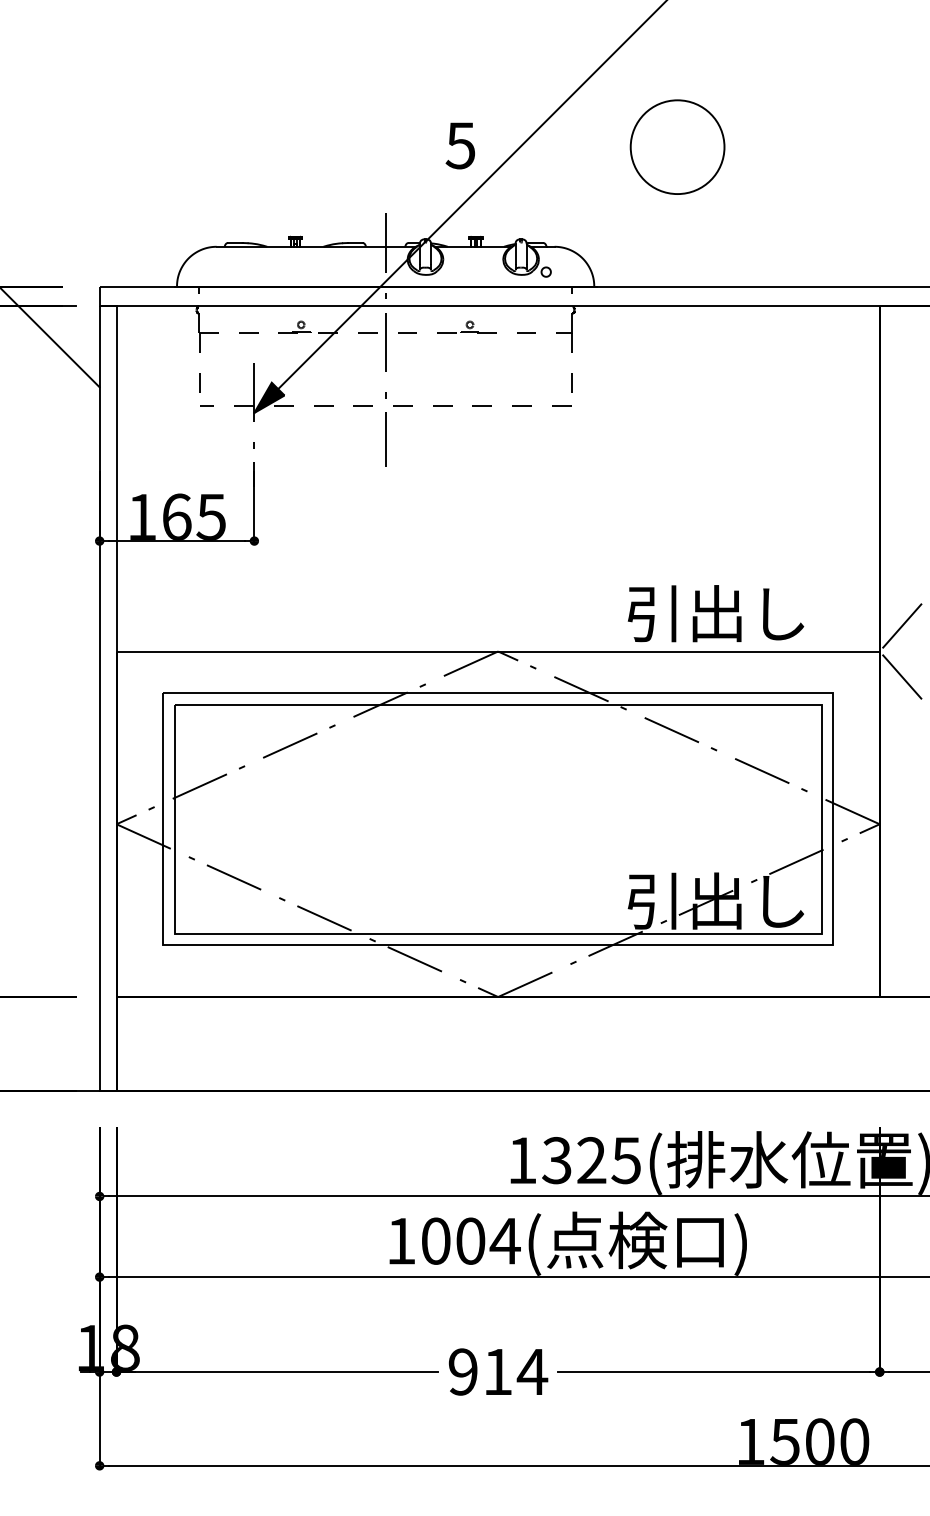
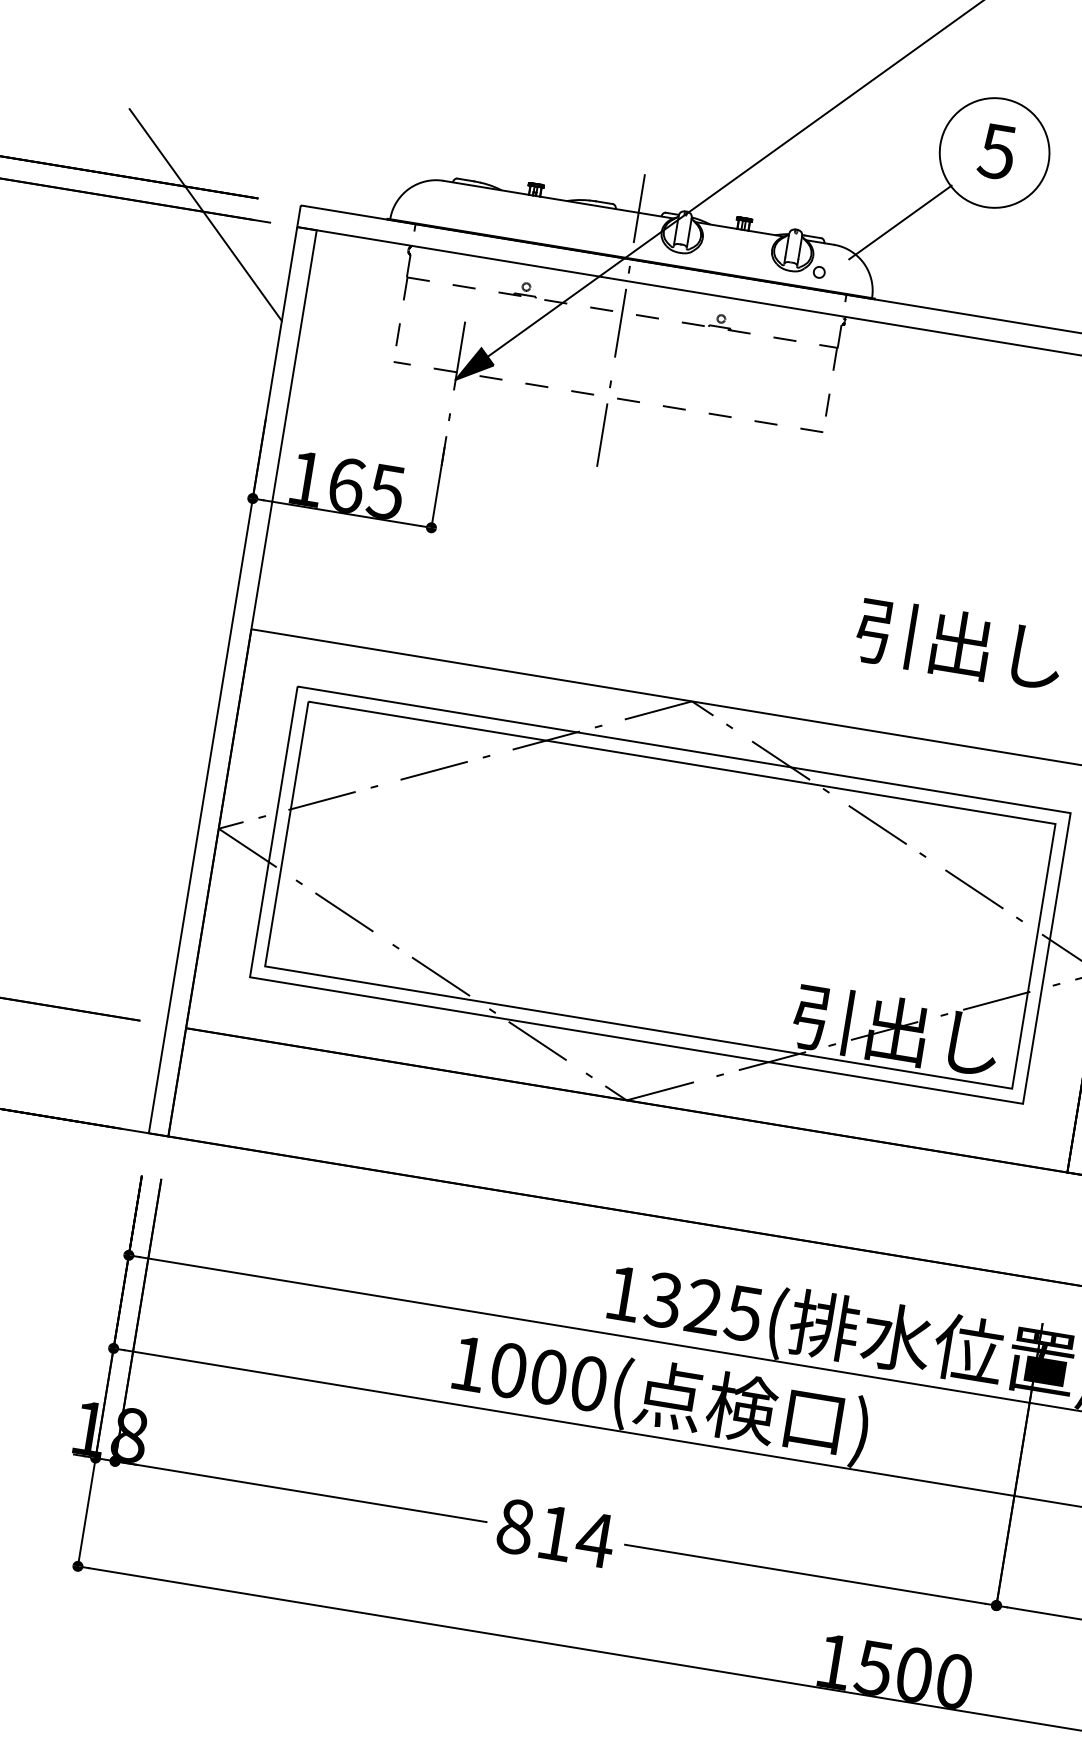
text: (459, 145) -> (995, 151), moved
line: (607, 218) -> (900, 222), added
text: (715, 613) -> (959, 644), moved
text: (504, 1240) -> (588, 1382), 1004( -> 1000(
text: (462, 1371) -> (514, 1526), 914 -> 814

